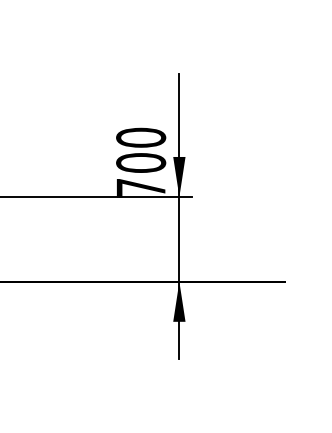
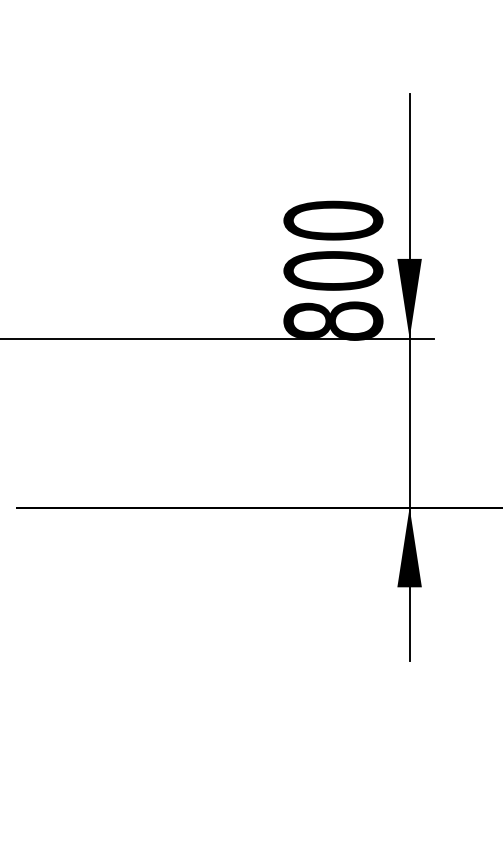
text: (141, 188) -> (334, 321), 700 -> 800

